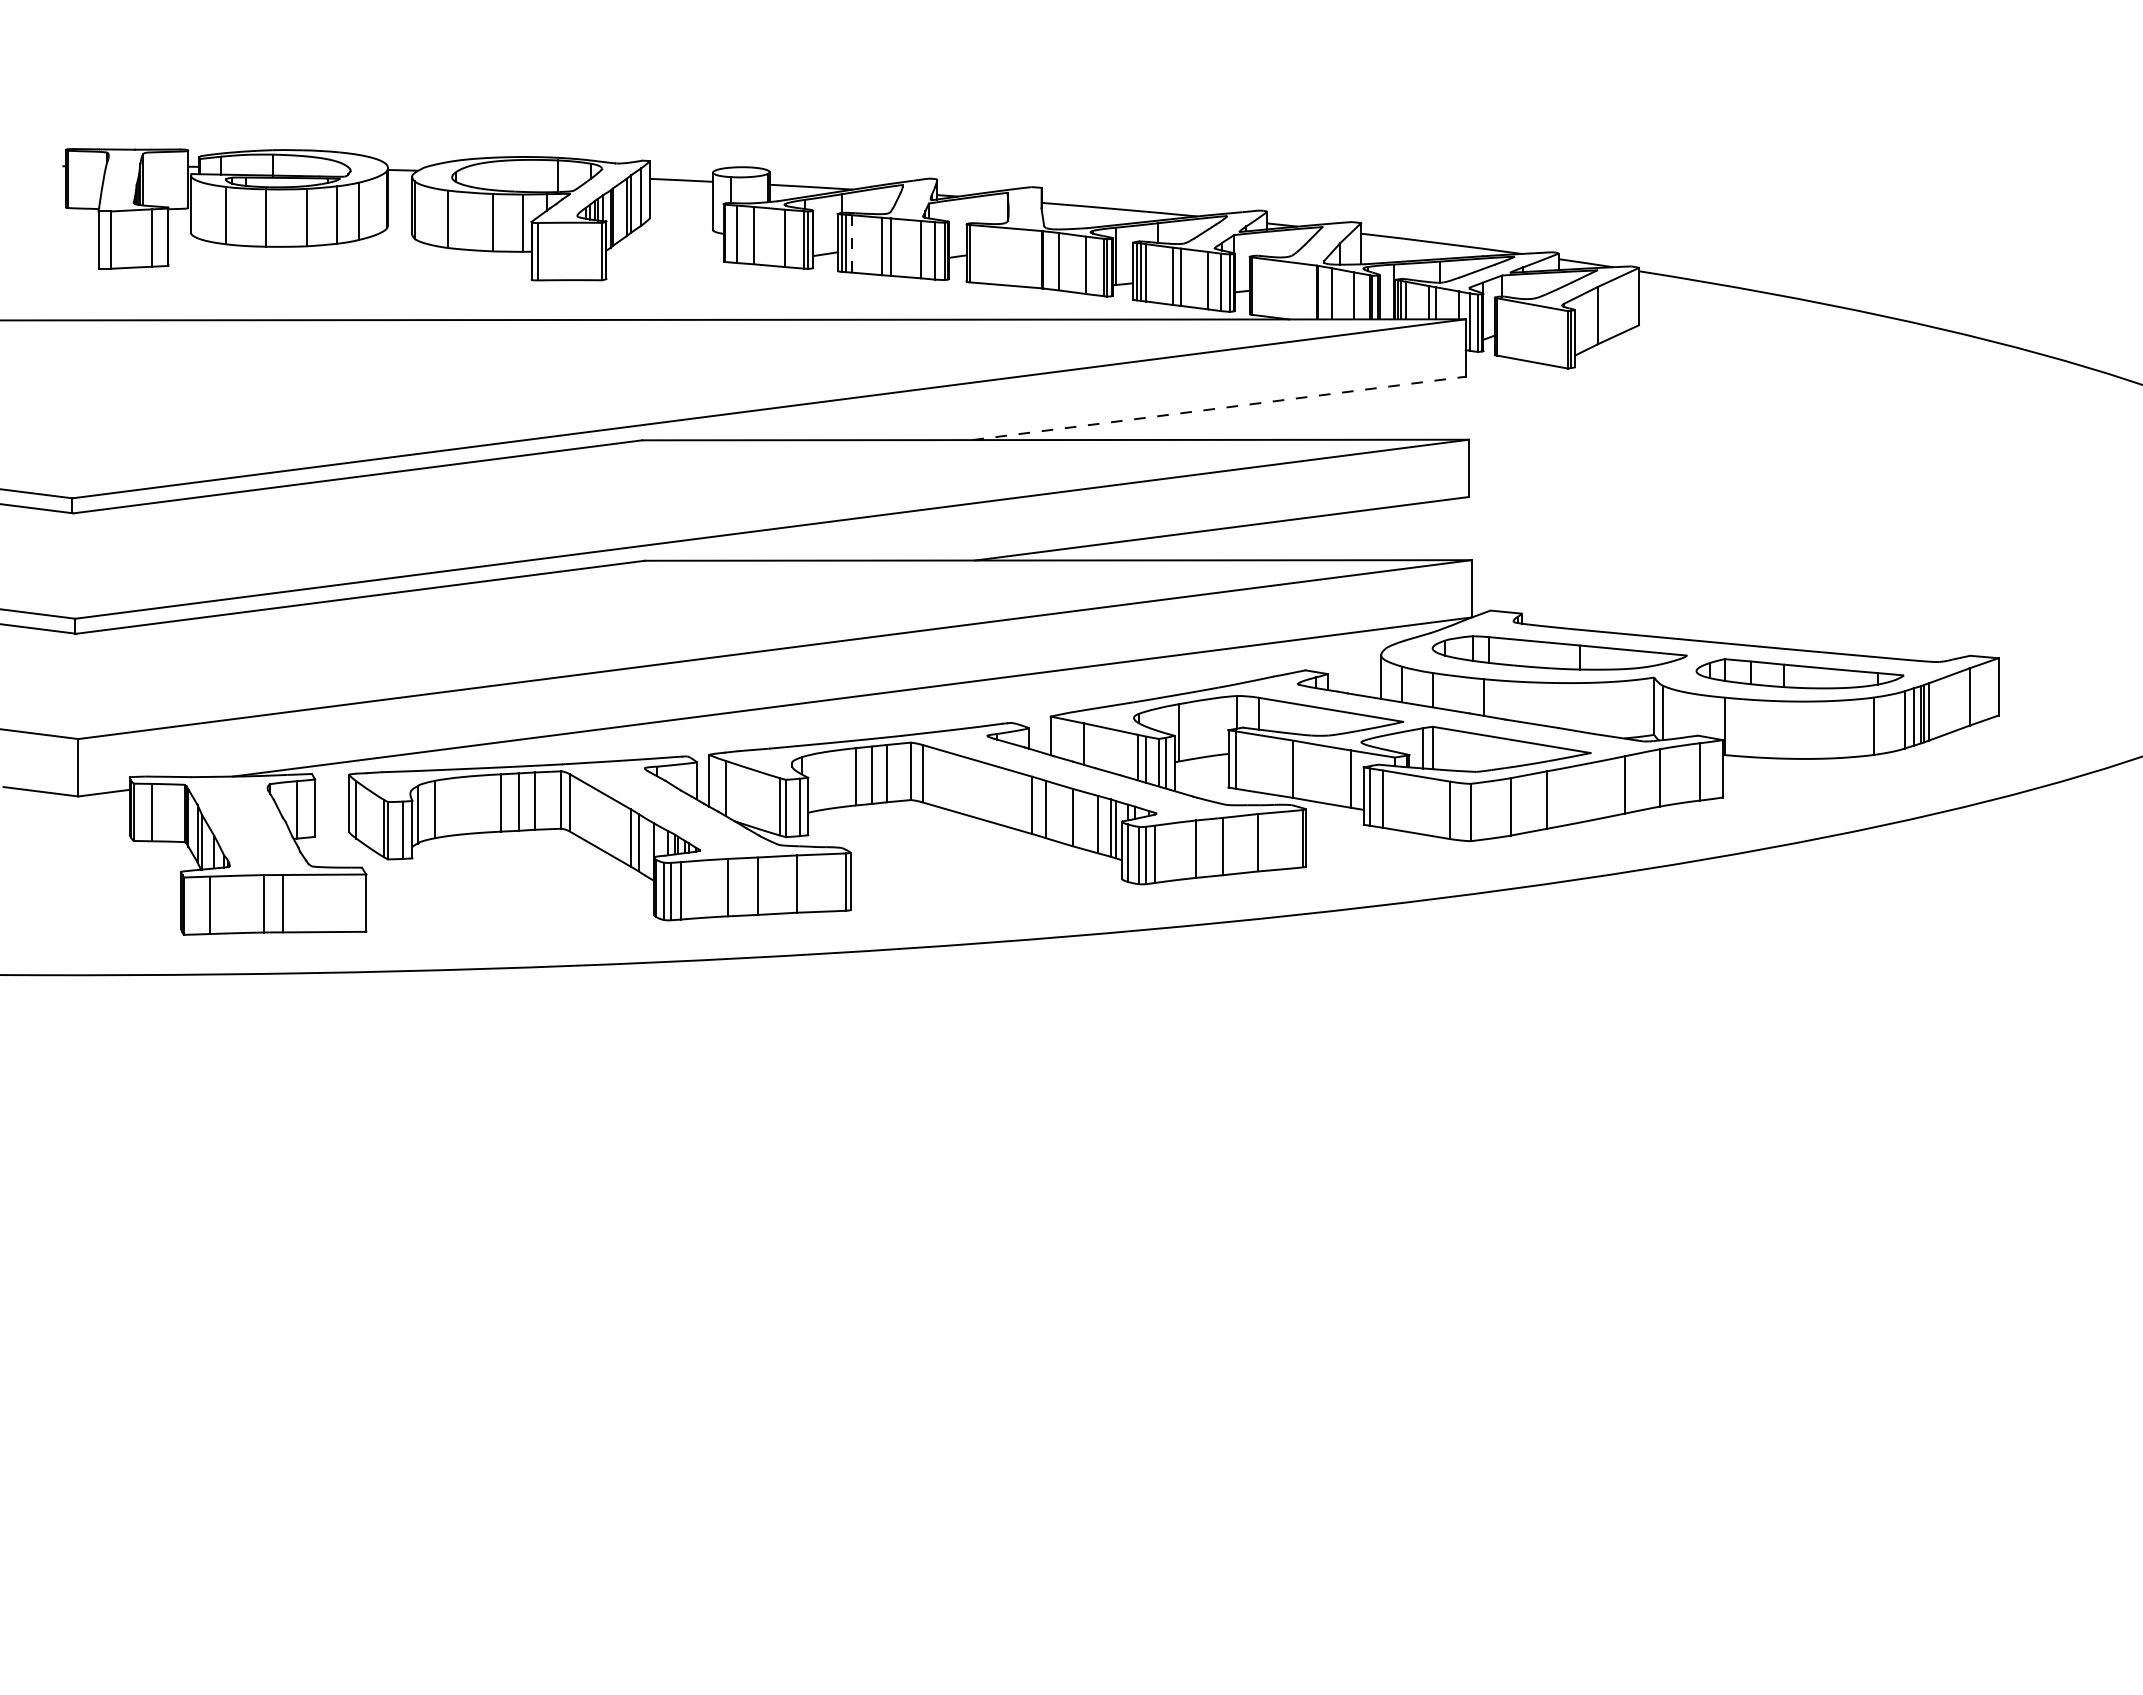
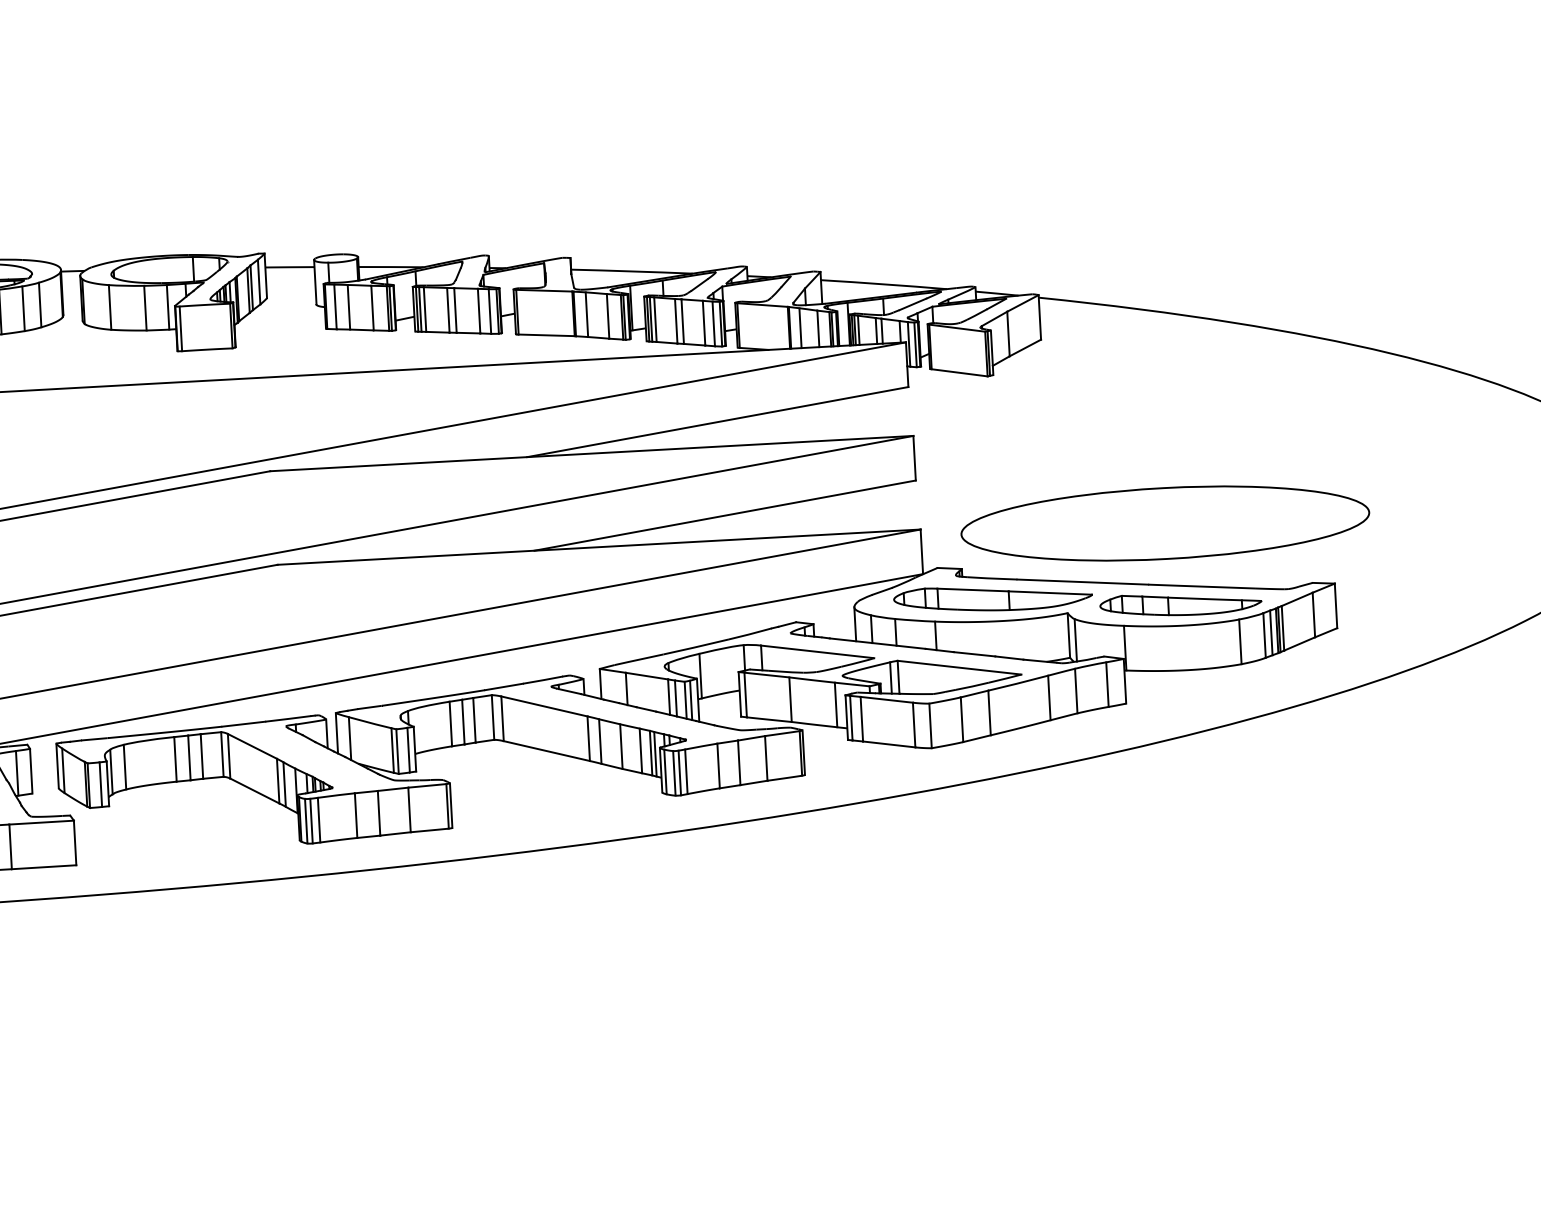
line: (851, 243) -> (424, 309), dashed -> solid
line: (1219, 408) -> (718, 422), dashed -> solid
part: (1785, 569) -> (1165, 523), added

